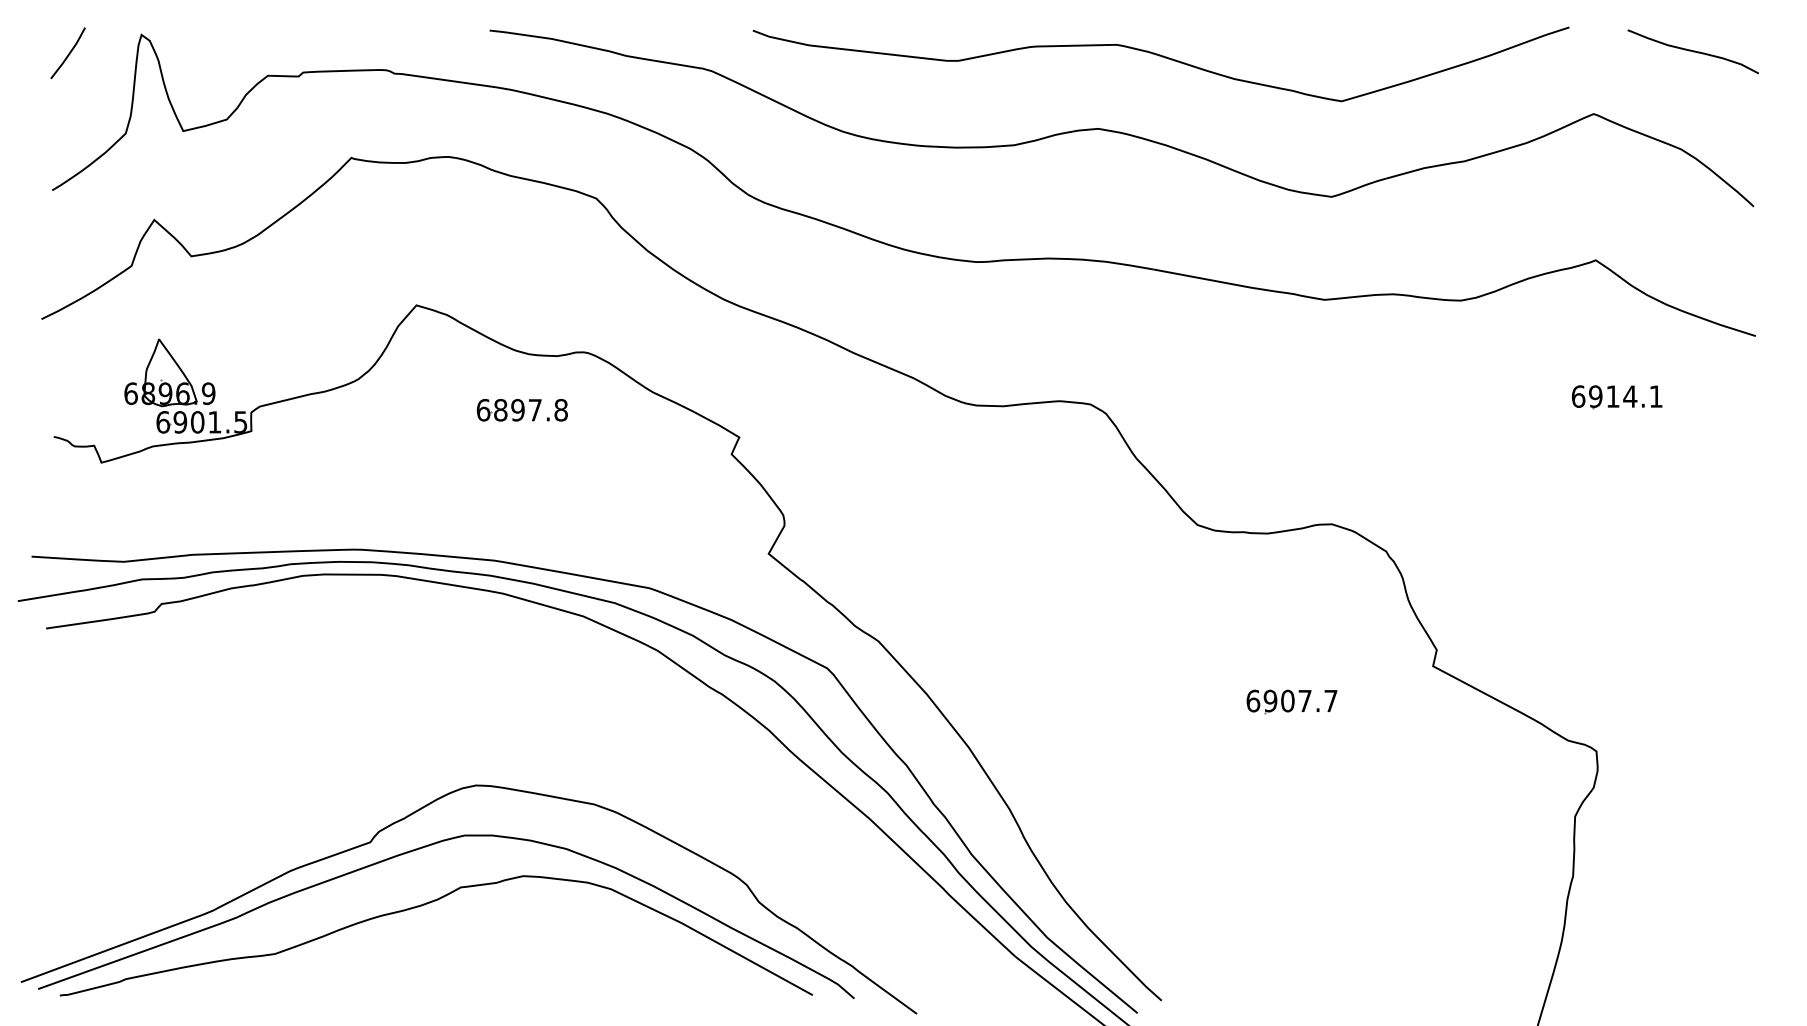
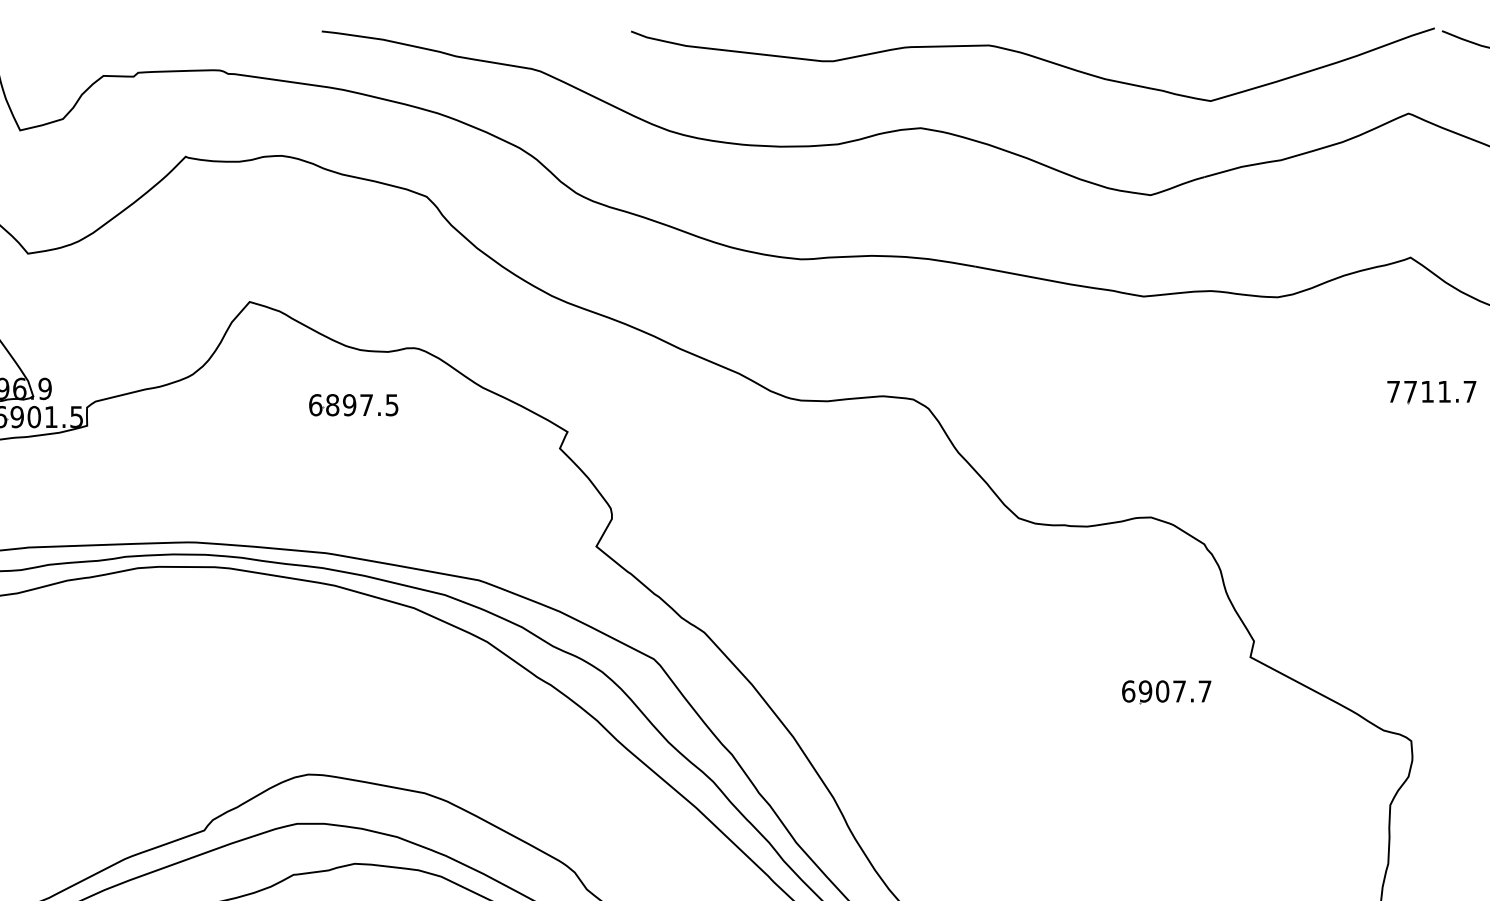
curve: (1162, 57) -> (1034, 57), moved
text: (1616, 396) -> (1430, 391), 6914.1 -> 7711.7
text: (560, 409) -> (391, 404), 6897.8 -> 6897.5
part: (1291, 701) -> (1166, 691), moved

